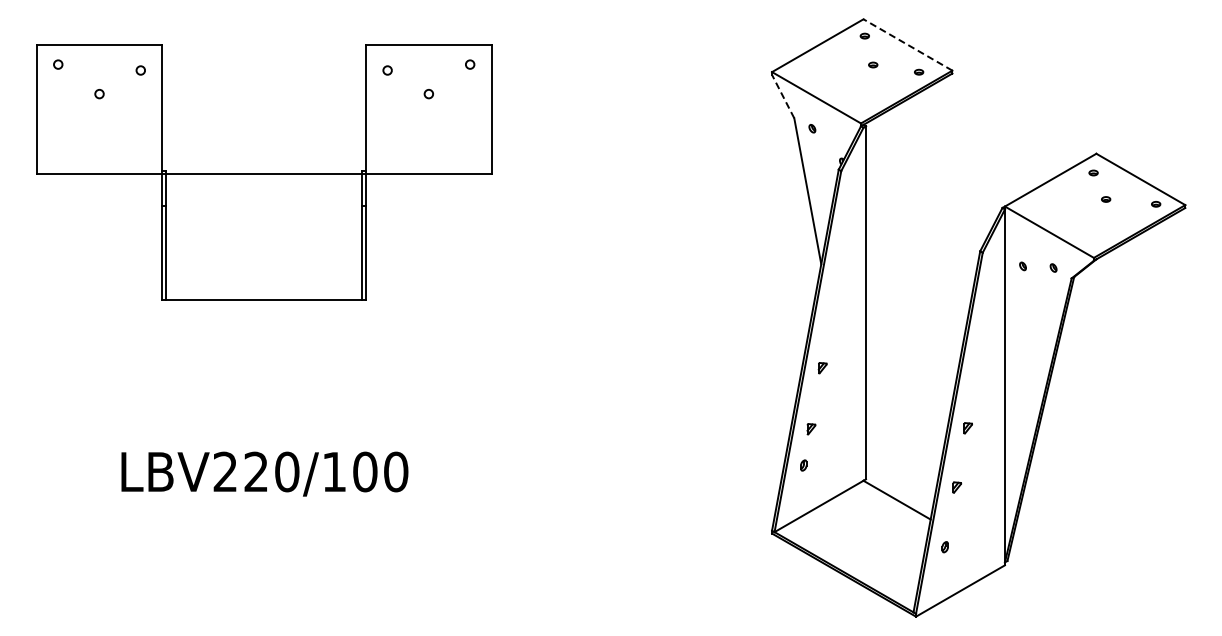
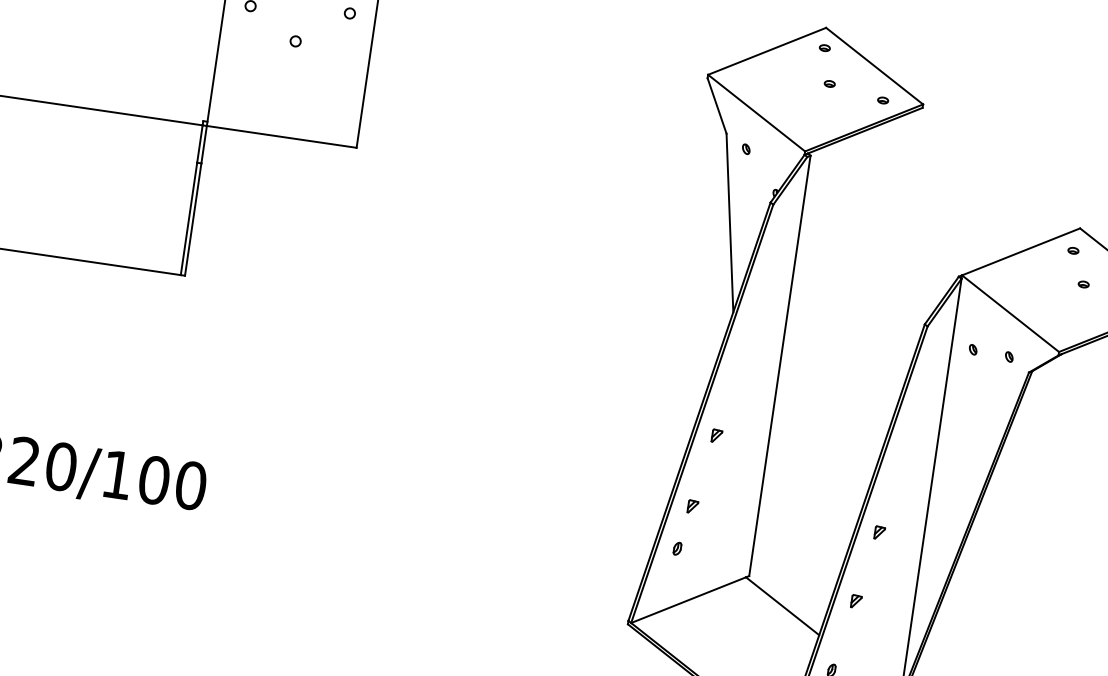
line: (907, 44) -> (874, 65), dashed -> solid
line: (782, 96) -> (716, 105), dashed -> solid

